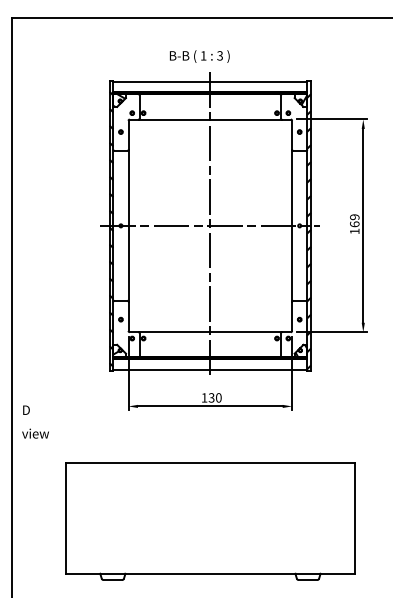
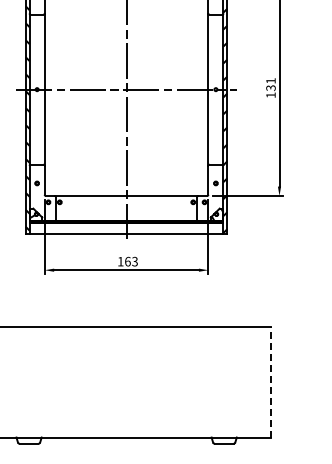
text: (354, 220) -> (270, 84), 169 -> 131
text: (214, 397) -> (130, 261), 130 -> 163
line: (355, 517) -> (271, 381), solid -> dashed

